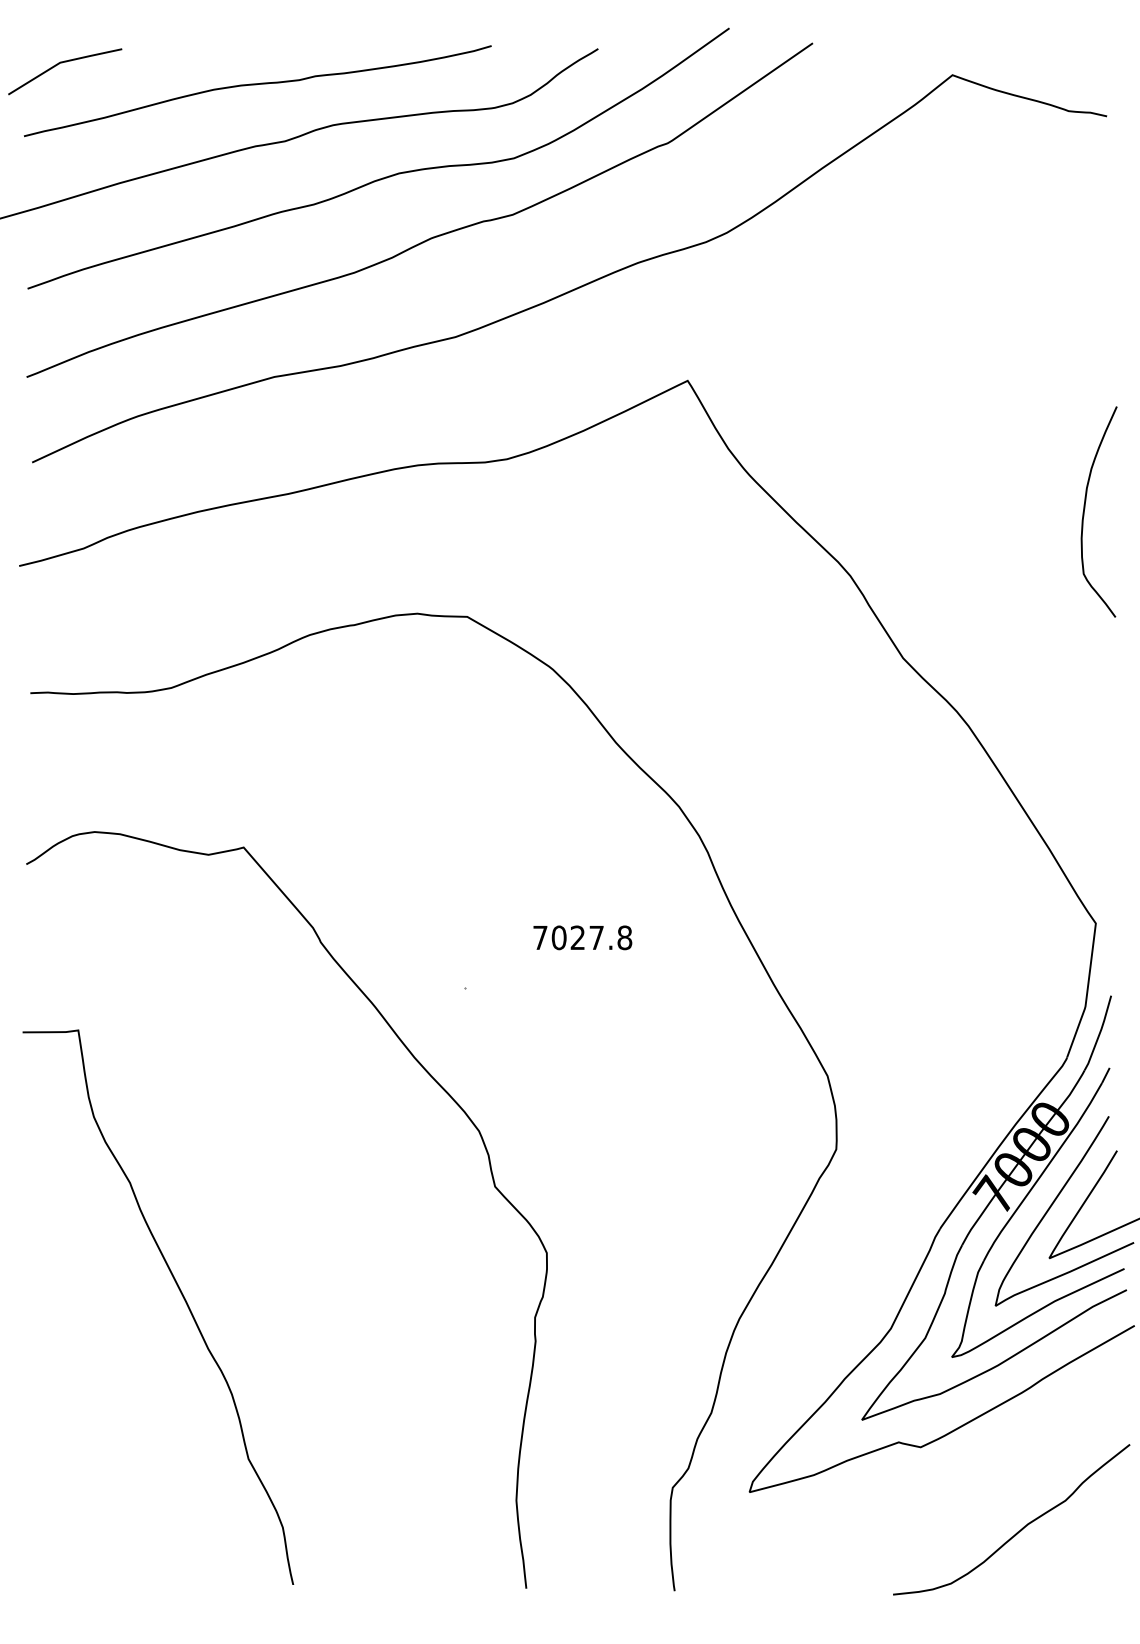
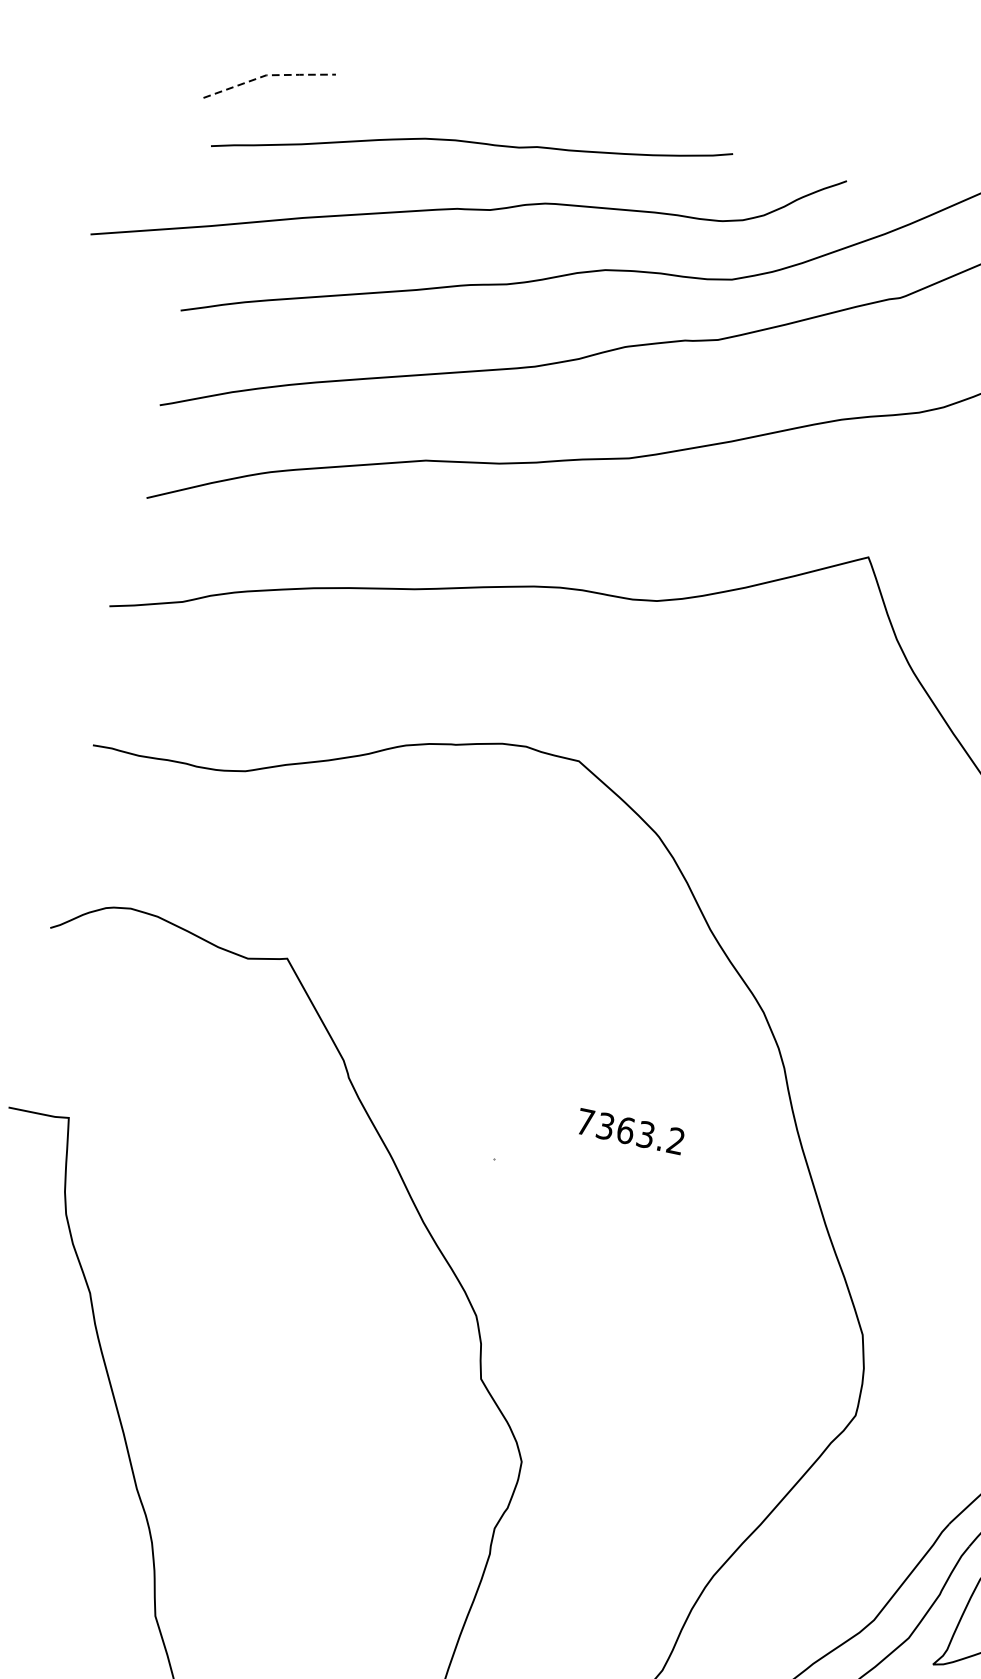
line: (62, 62) -> (268, 75), solid -> dashed
text: (591, 937) -> (640, 1133), 7027.8 -> 7363.2

